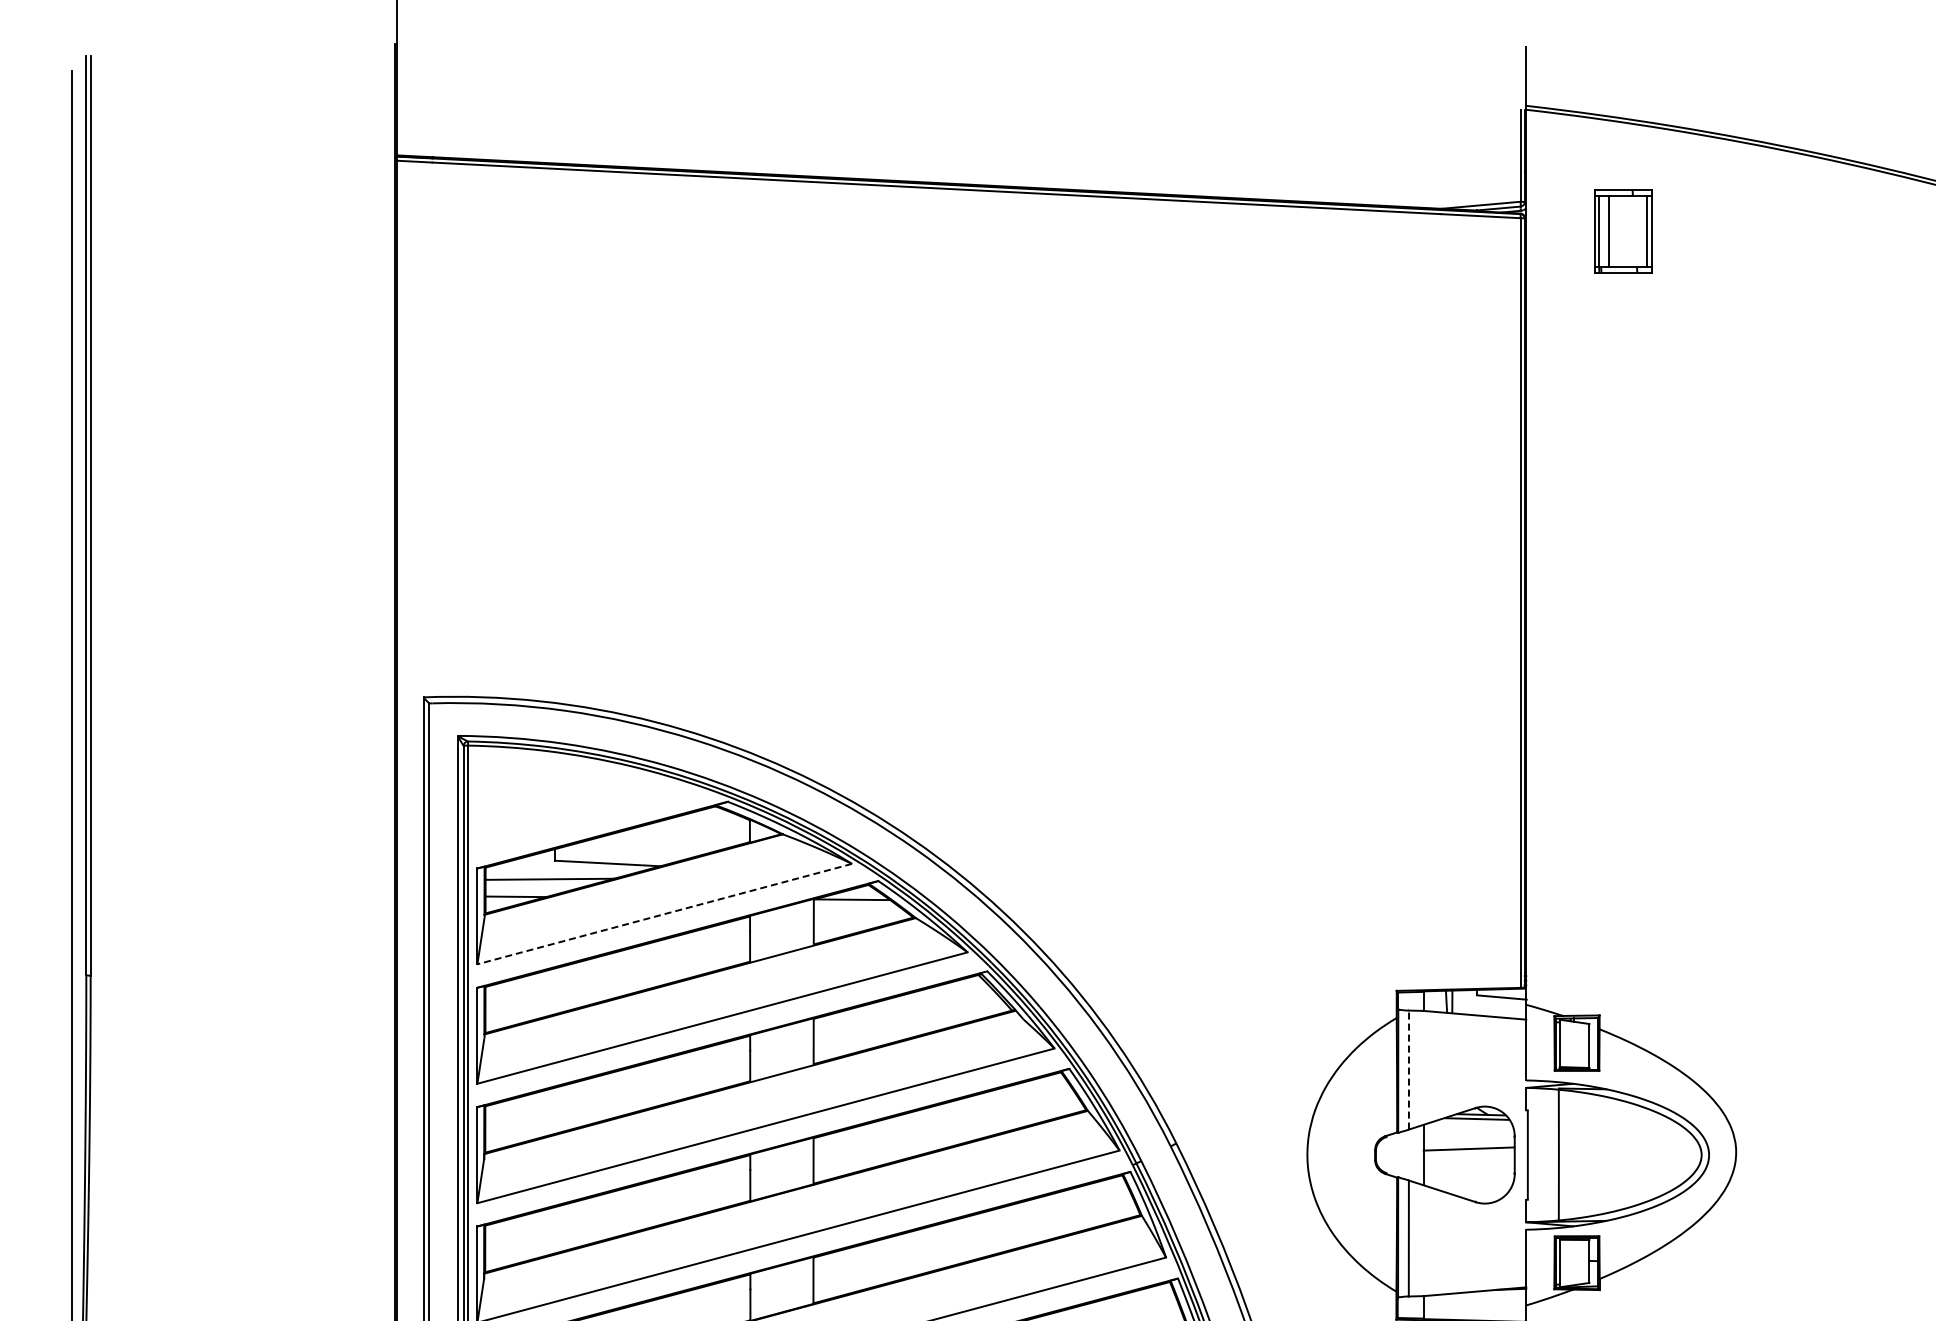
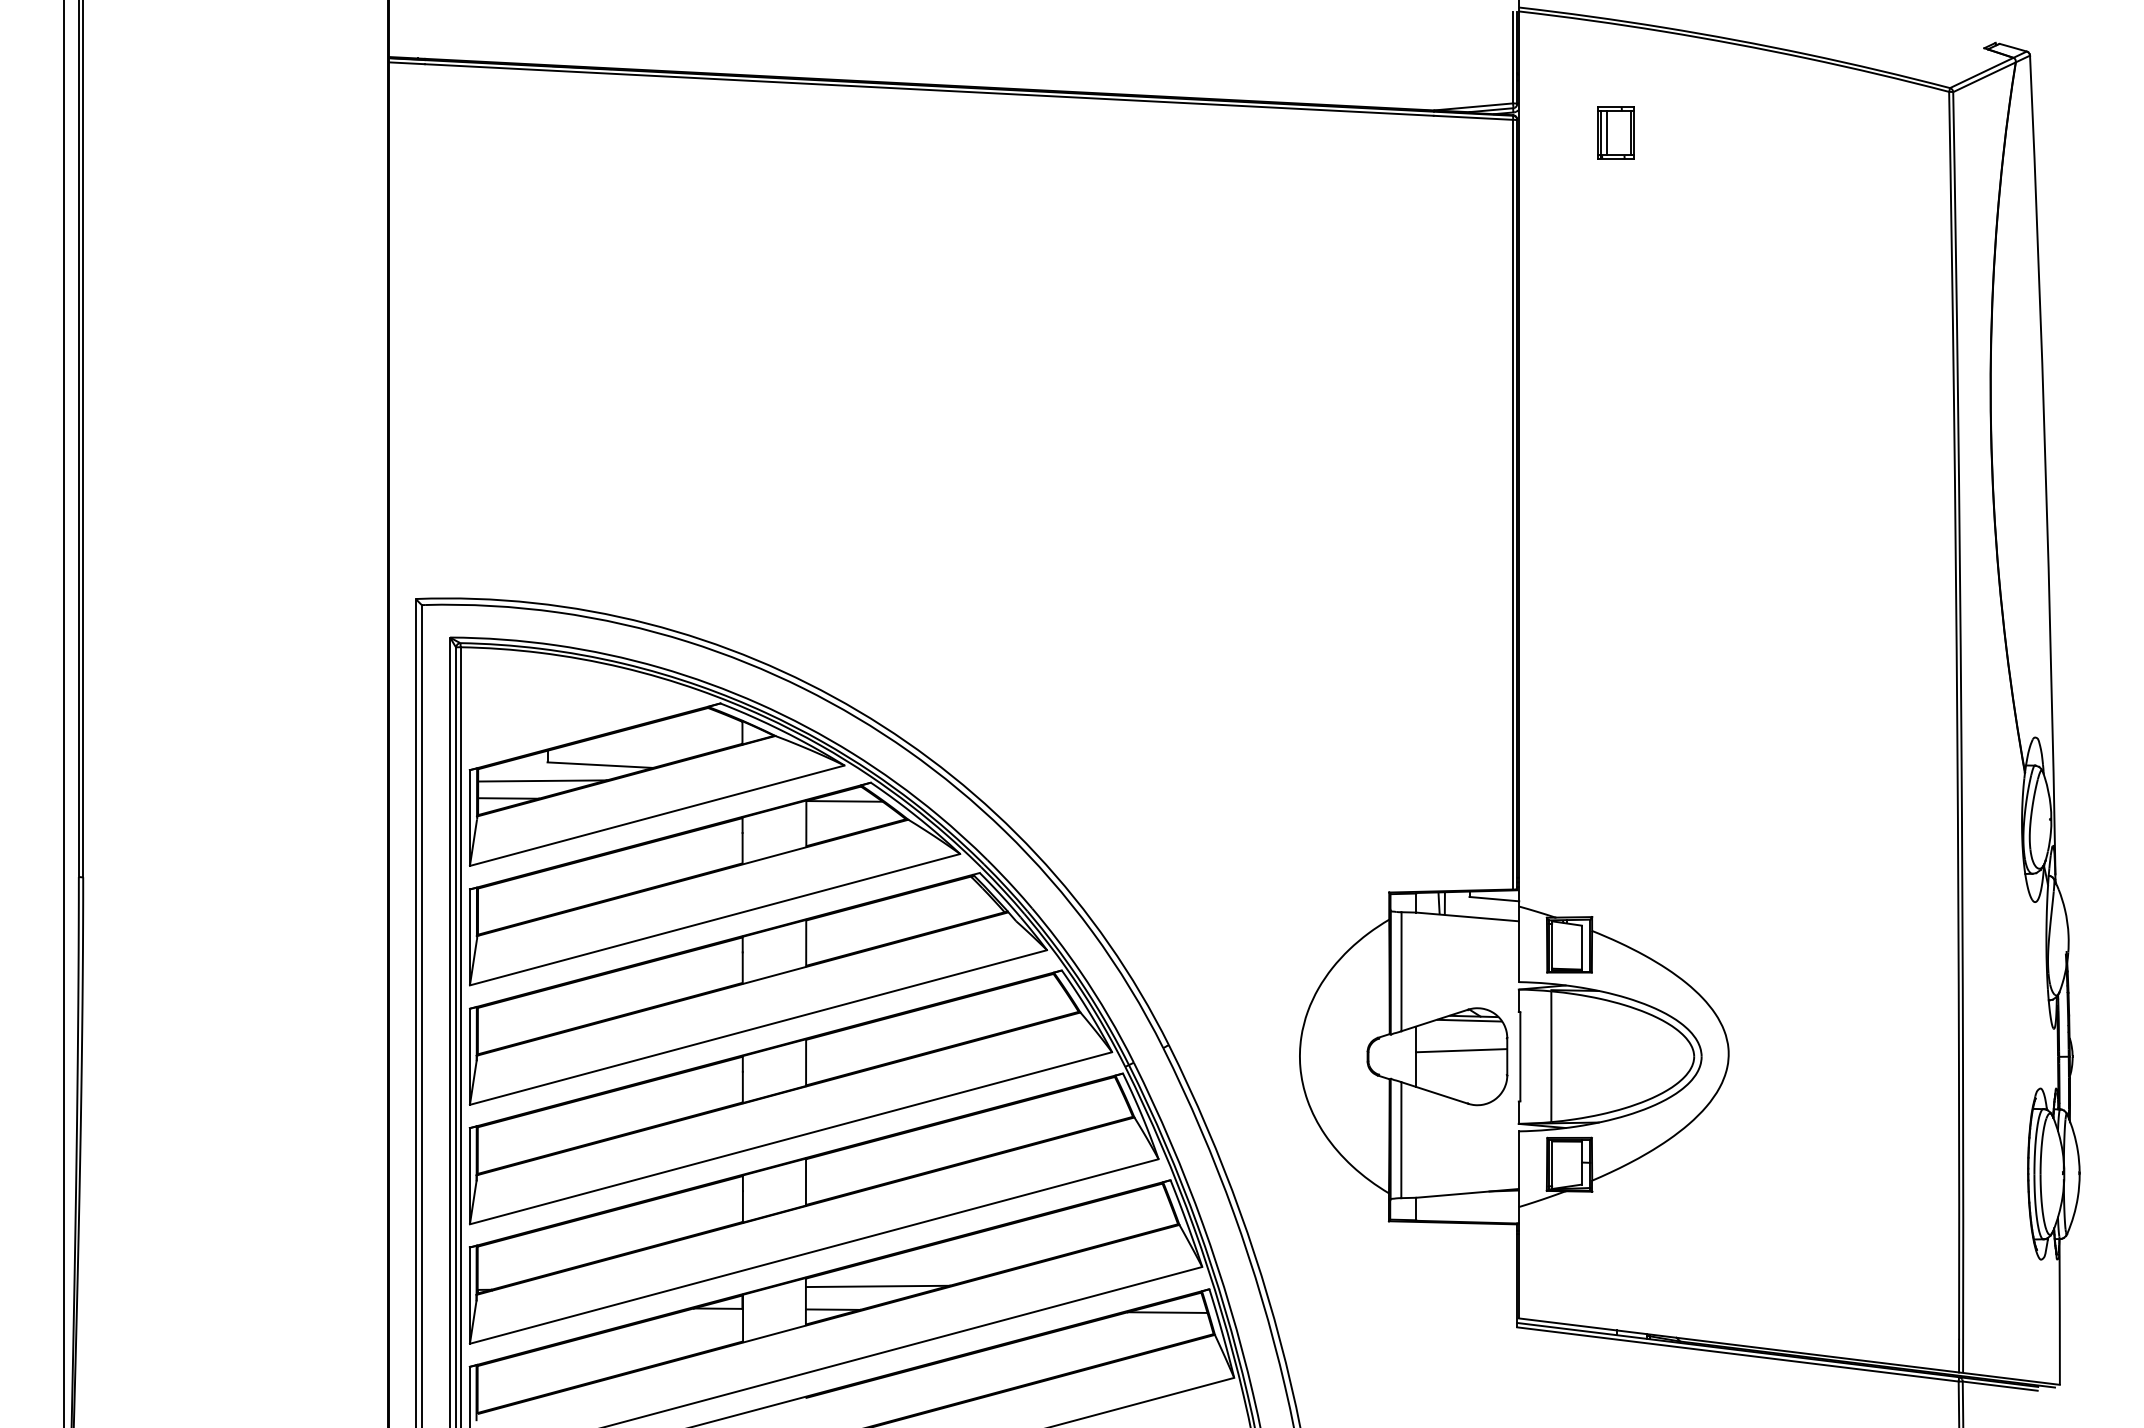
part: (1622, 230) -> (1615, 132), size x0.62
line: (664, 913) -> (657, 815), dashed -> solid
line: (1408, 1069) -> (1401, 971), dashed -> solid

